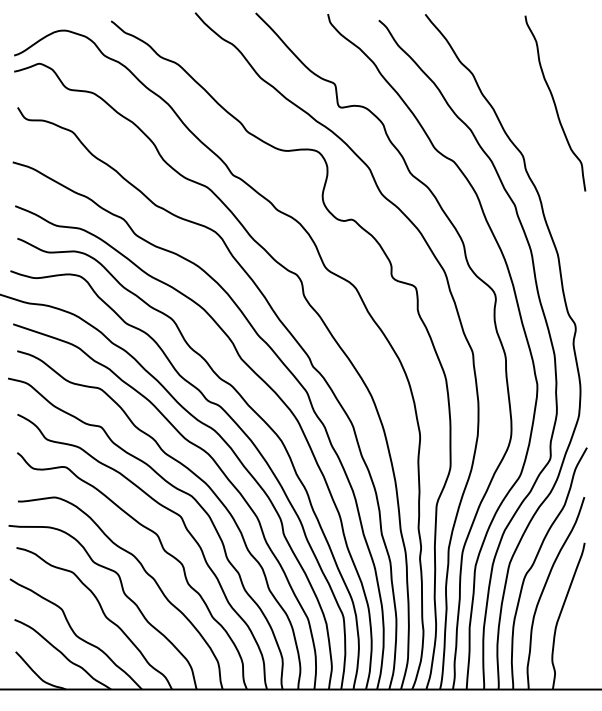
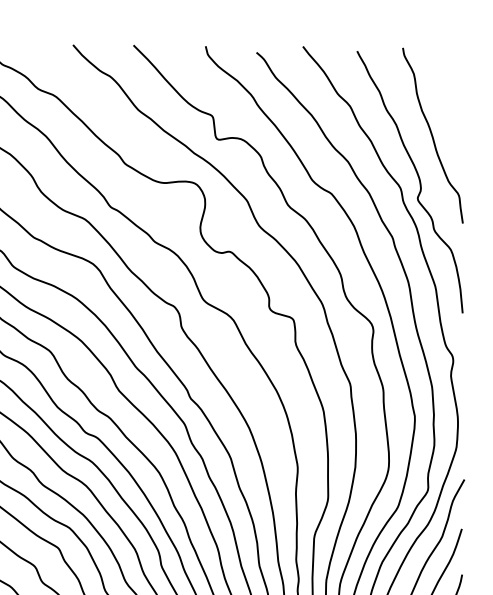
curve: (540, 146) -> (418, 178), added

